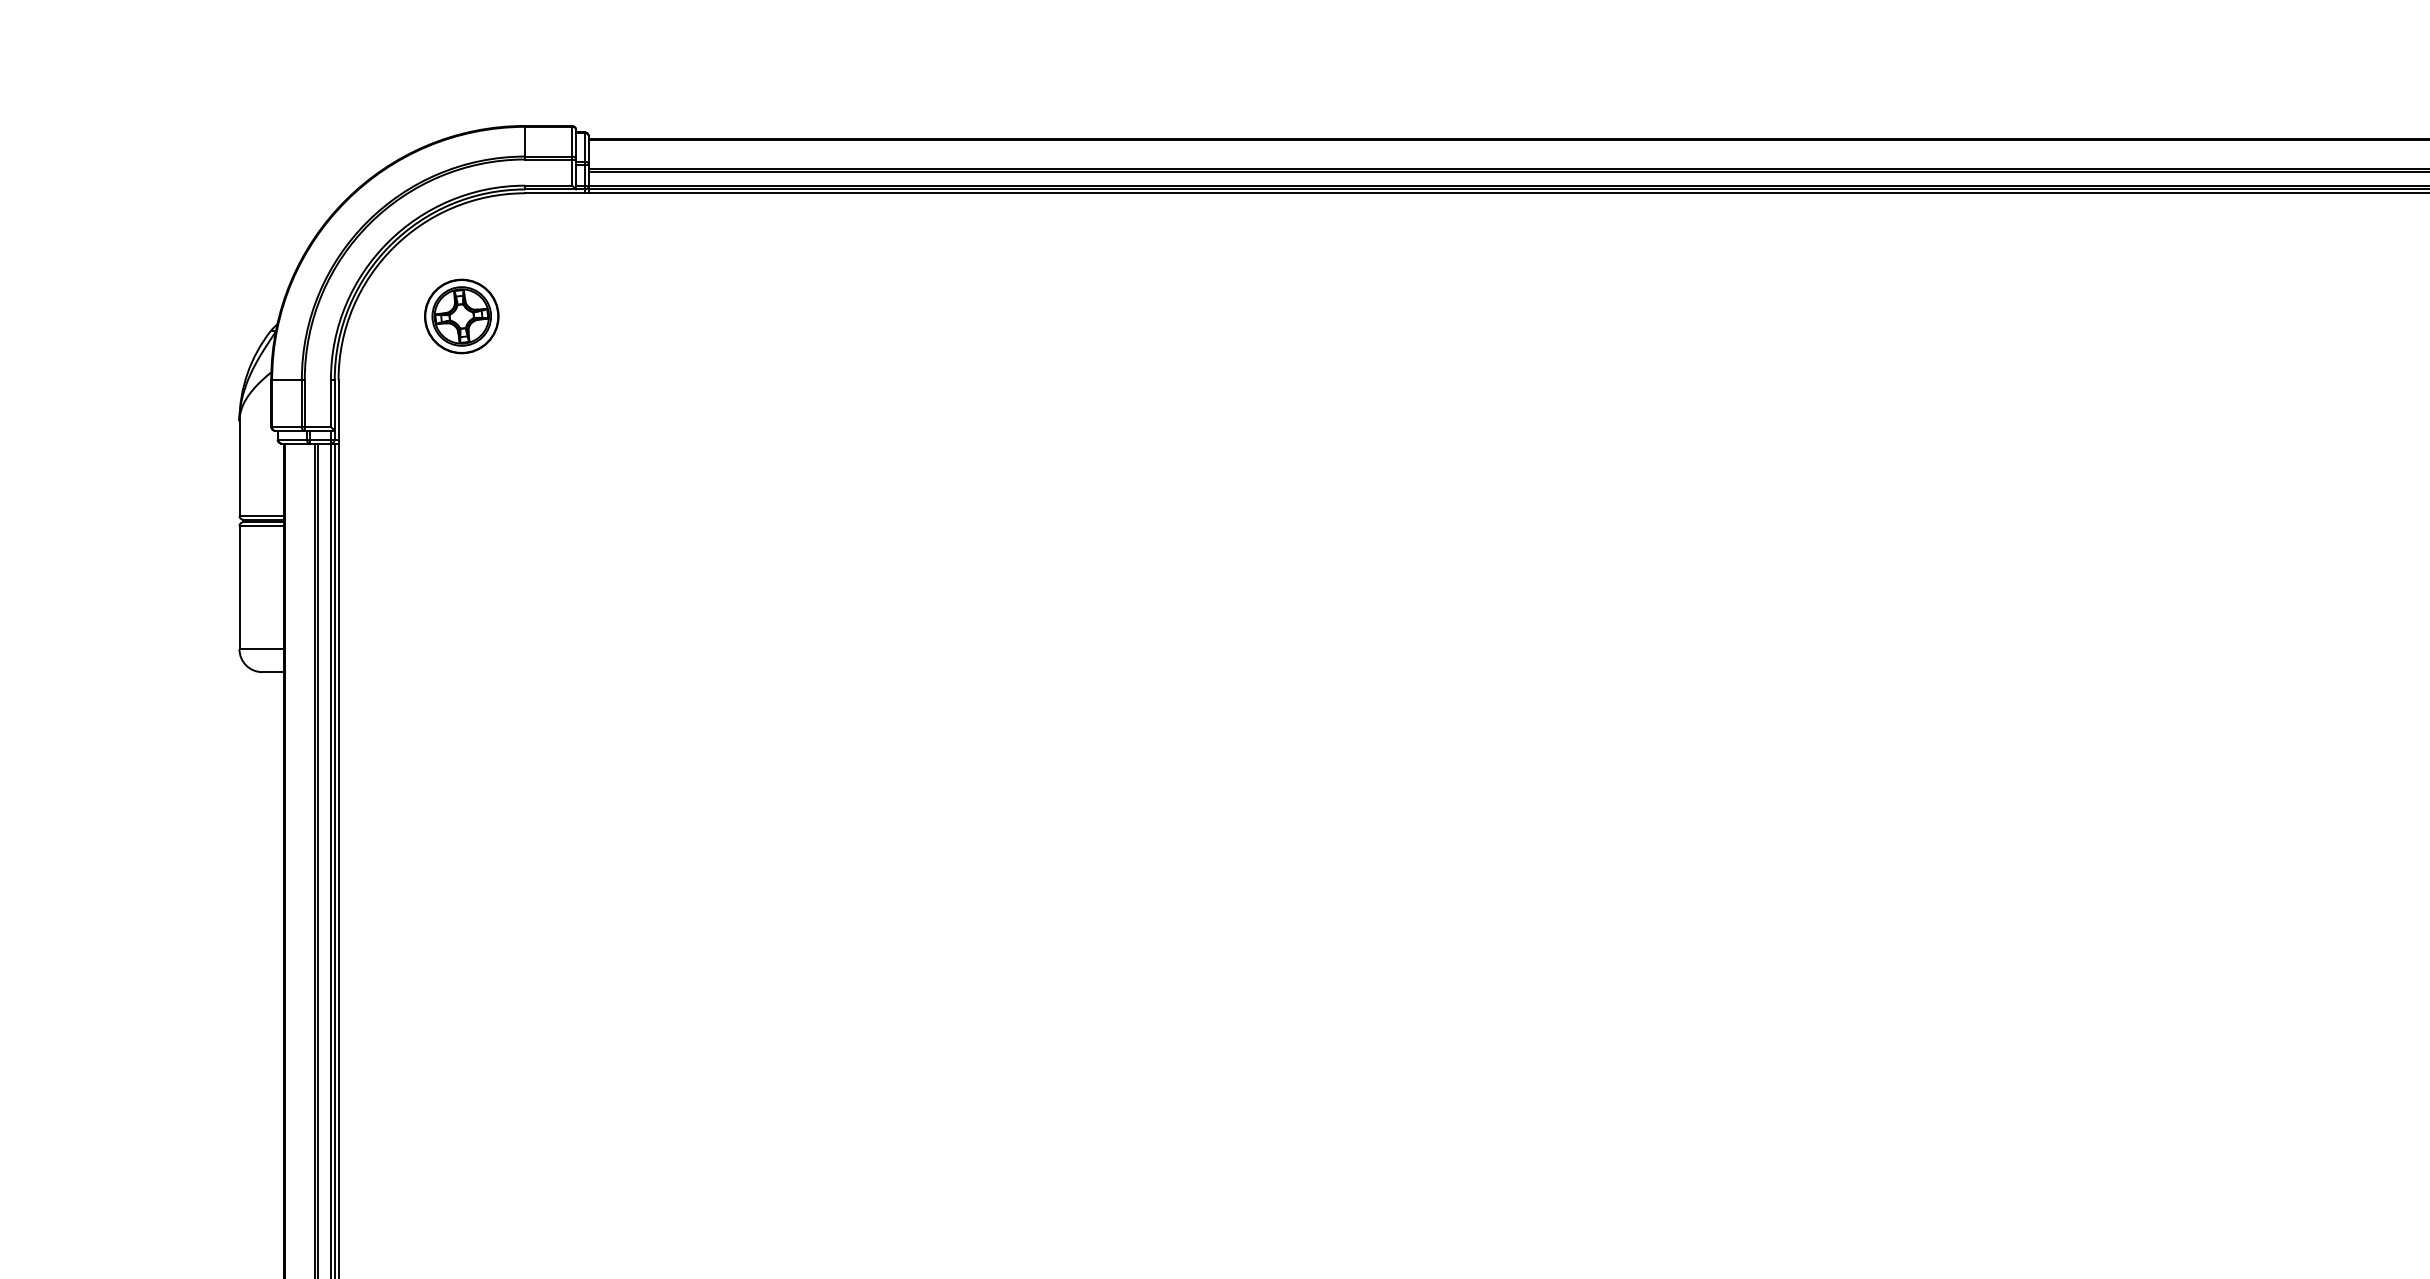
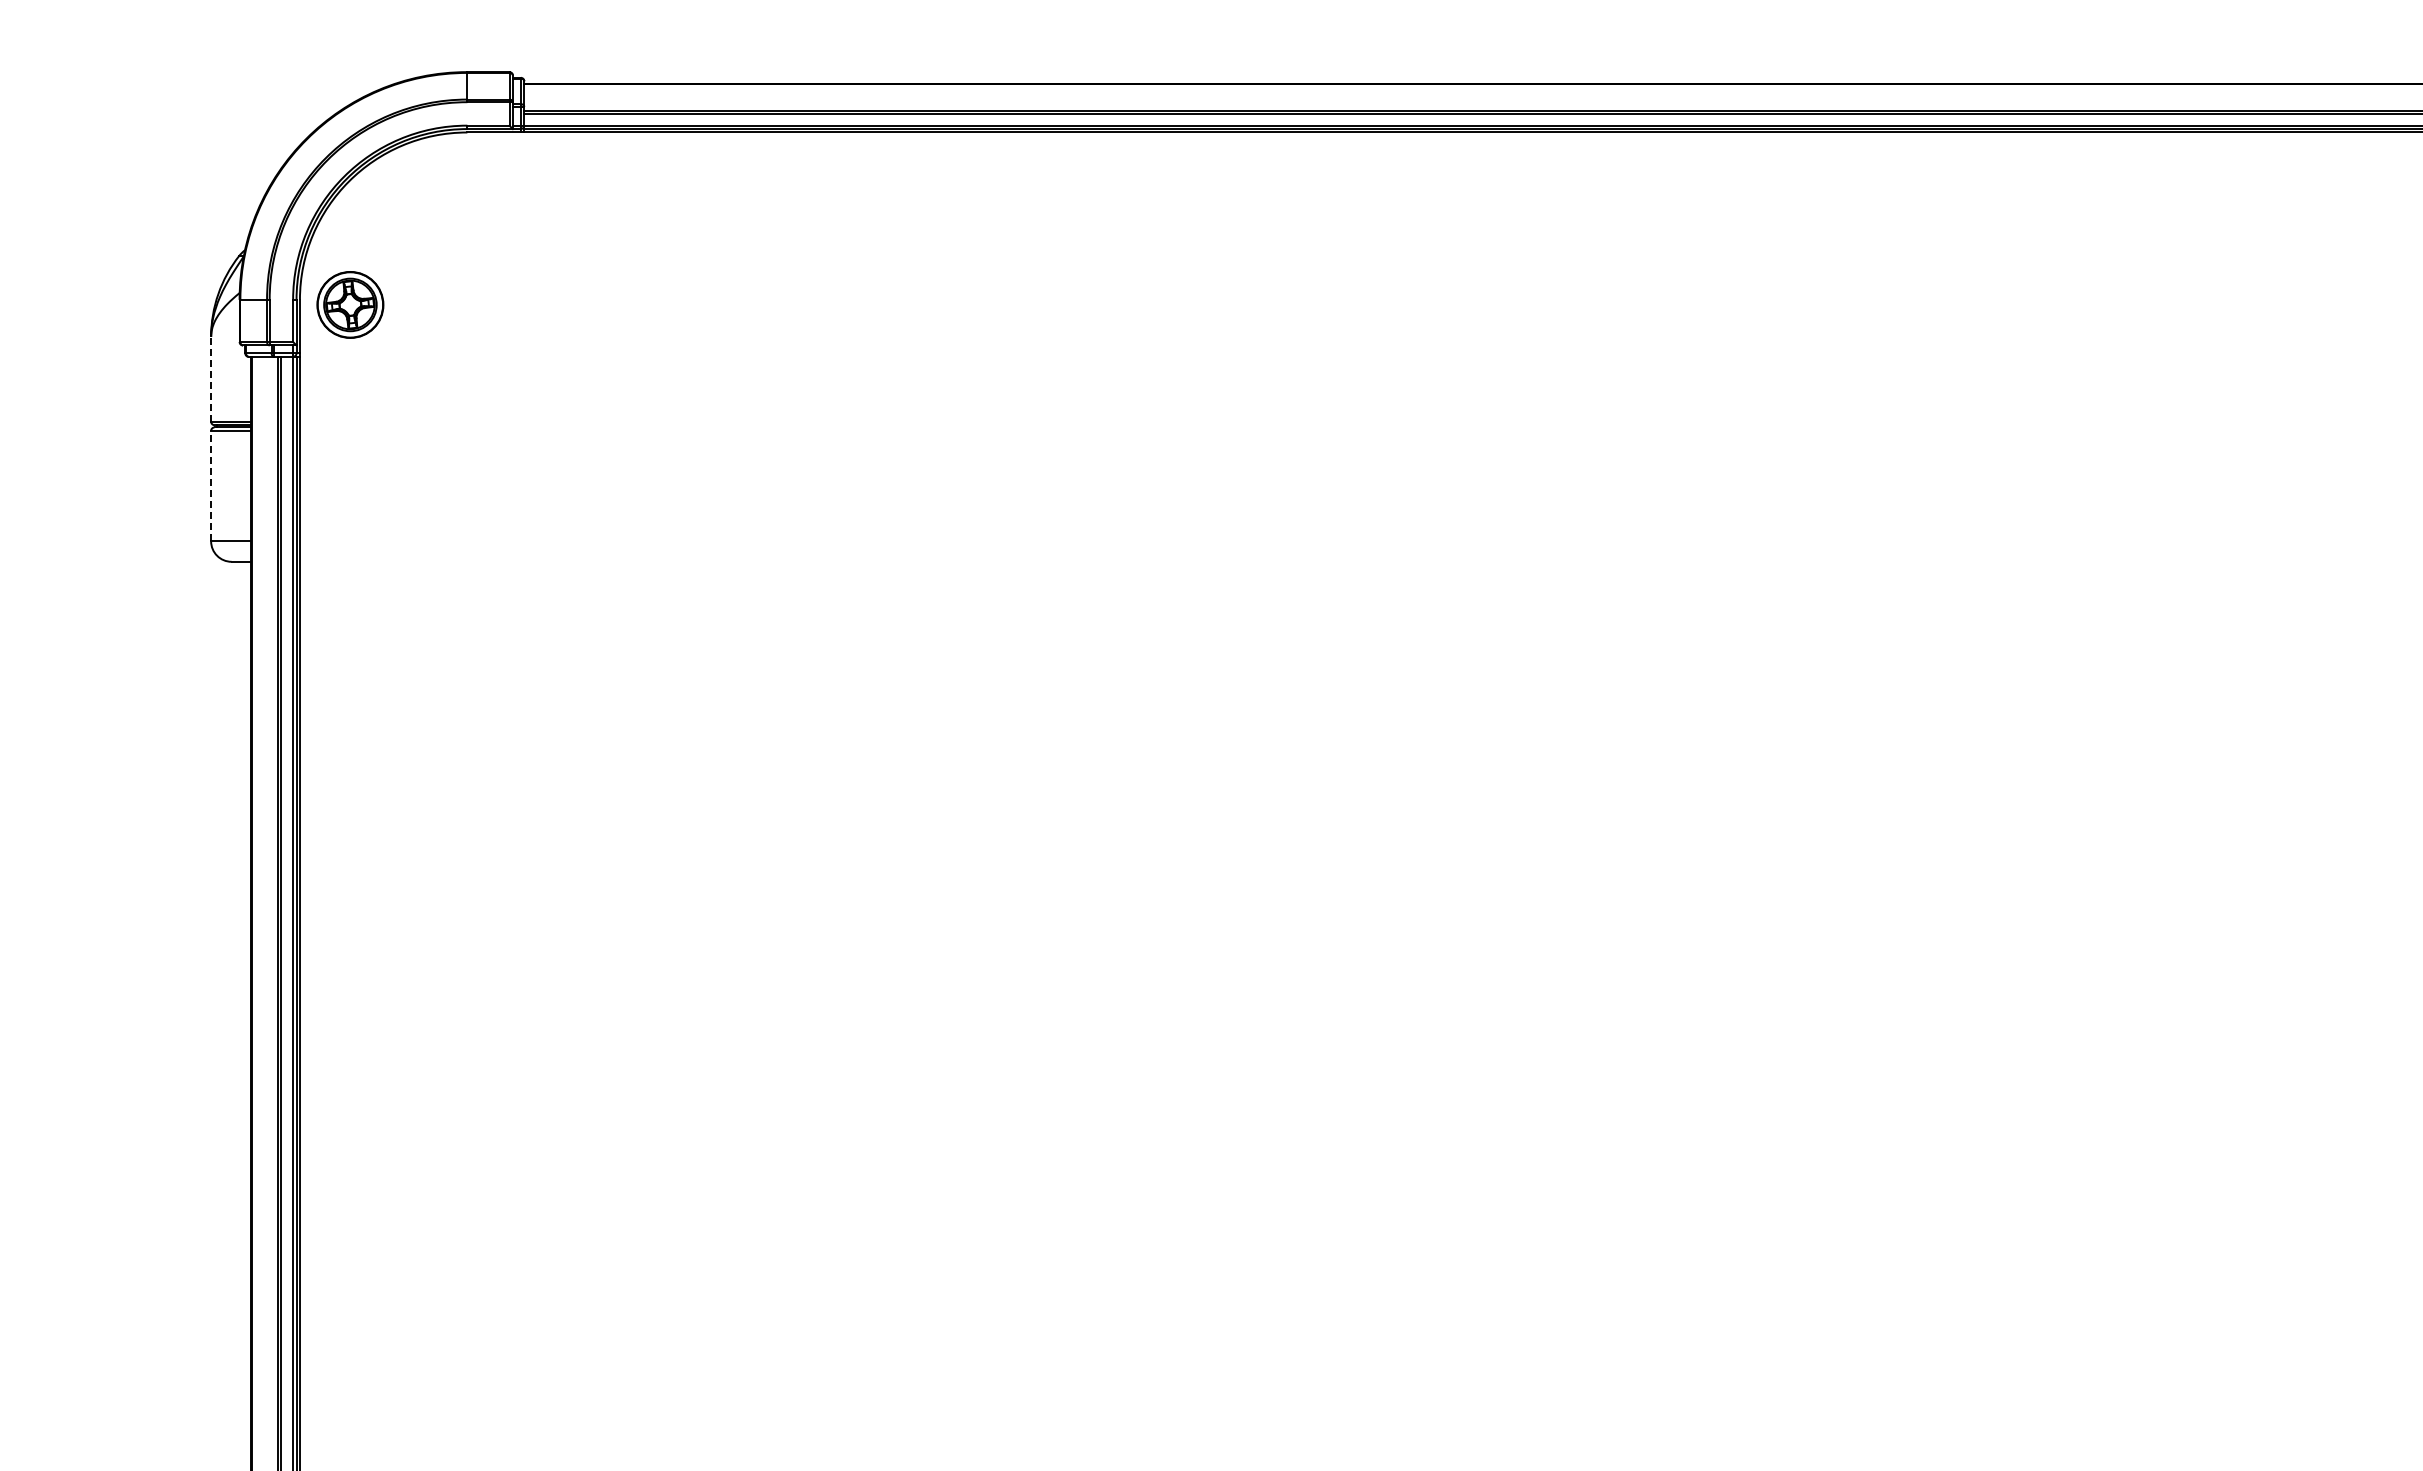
part: (461, 315) -> (350, 304), moved
line: (239, 467) -> (211, 378), solid -> dashed
line: (239, 587) -> (211, 485), solid -> dashed

